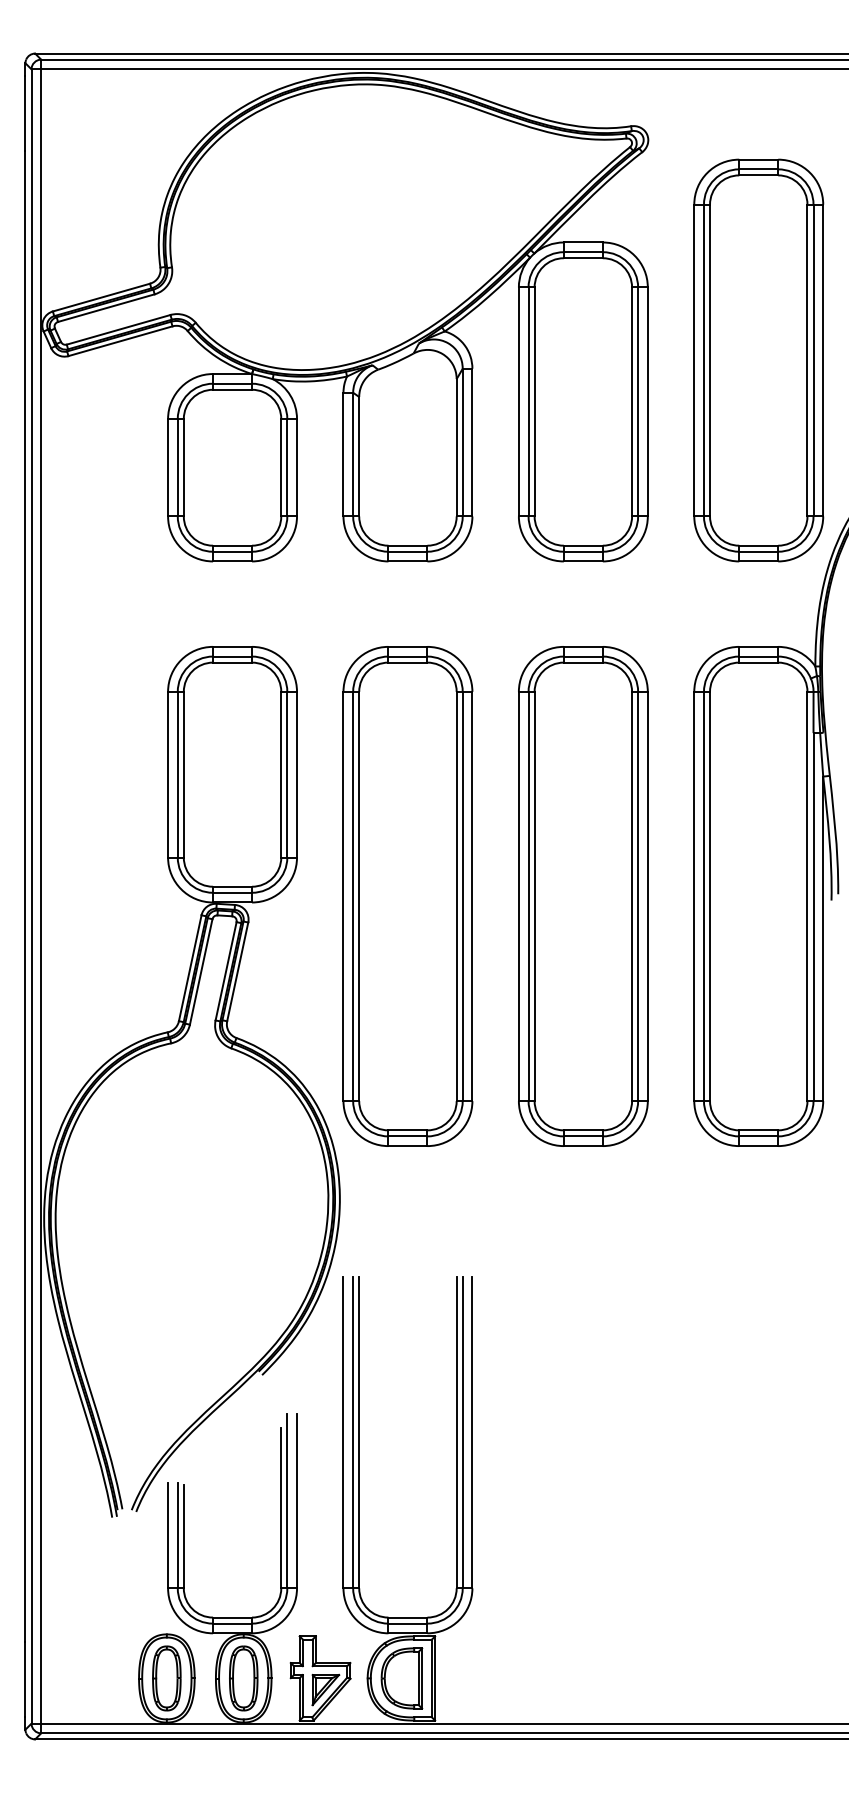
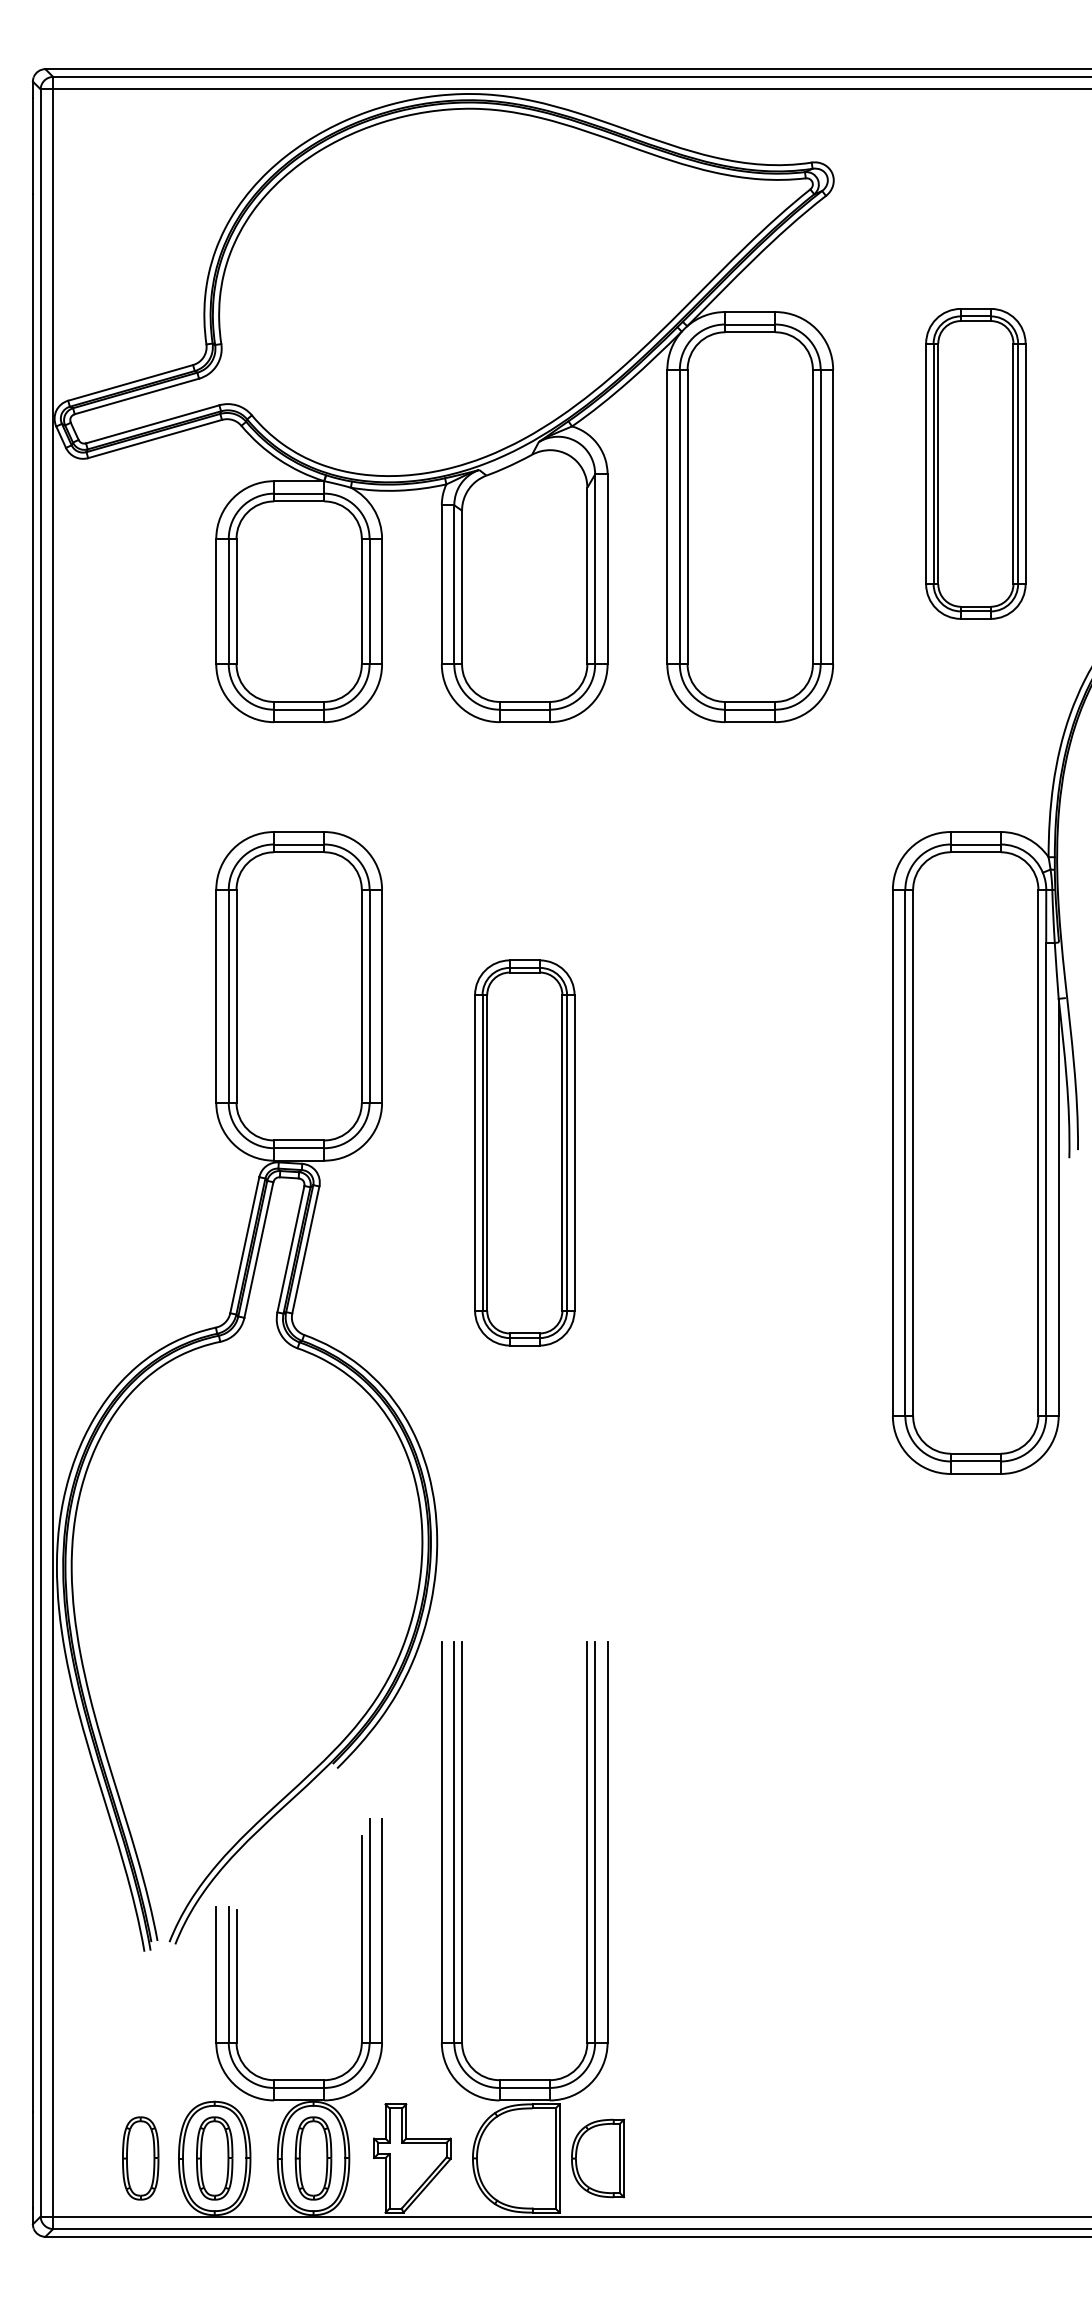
part: (758, 360) -> (975, 463), size x0.6
part: (407, 896) -> (524, 1152), size x0.6
part: (582, 896) -> (749, 1152), removed
part: (109, 1678) -> (140, 2158), added
part: (401, 1678) -> (597, 2158), moved
part: (326, 1690) -> (419, 2173), removed

